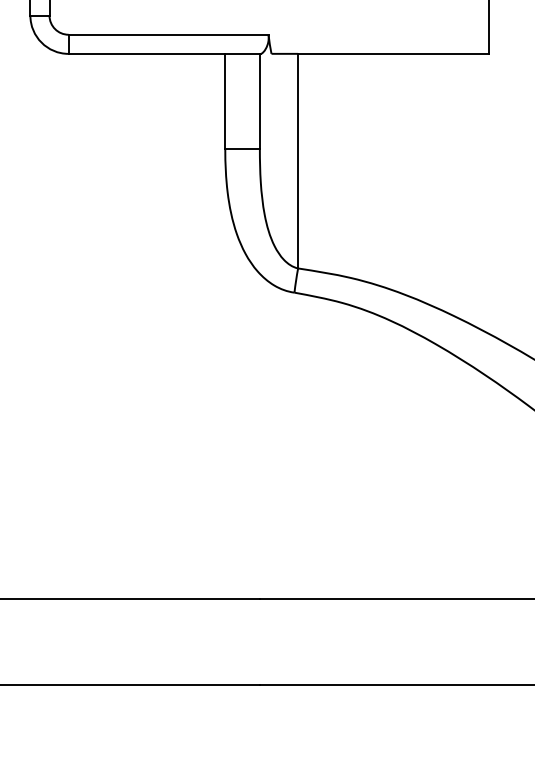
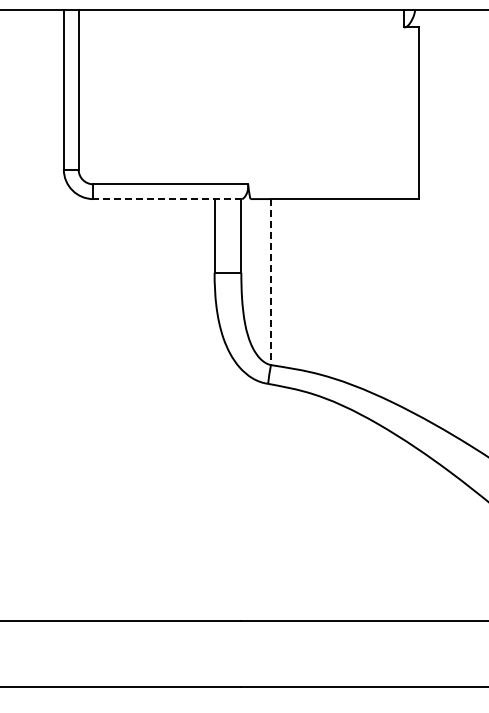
line: (164, 54) -> (167, 199), solid -> dashed
line: (297, 161) -> (270, 282), solid -> dashed

